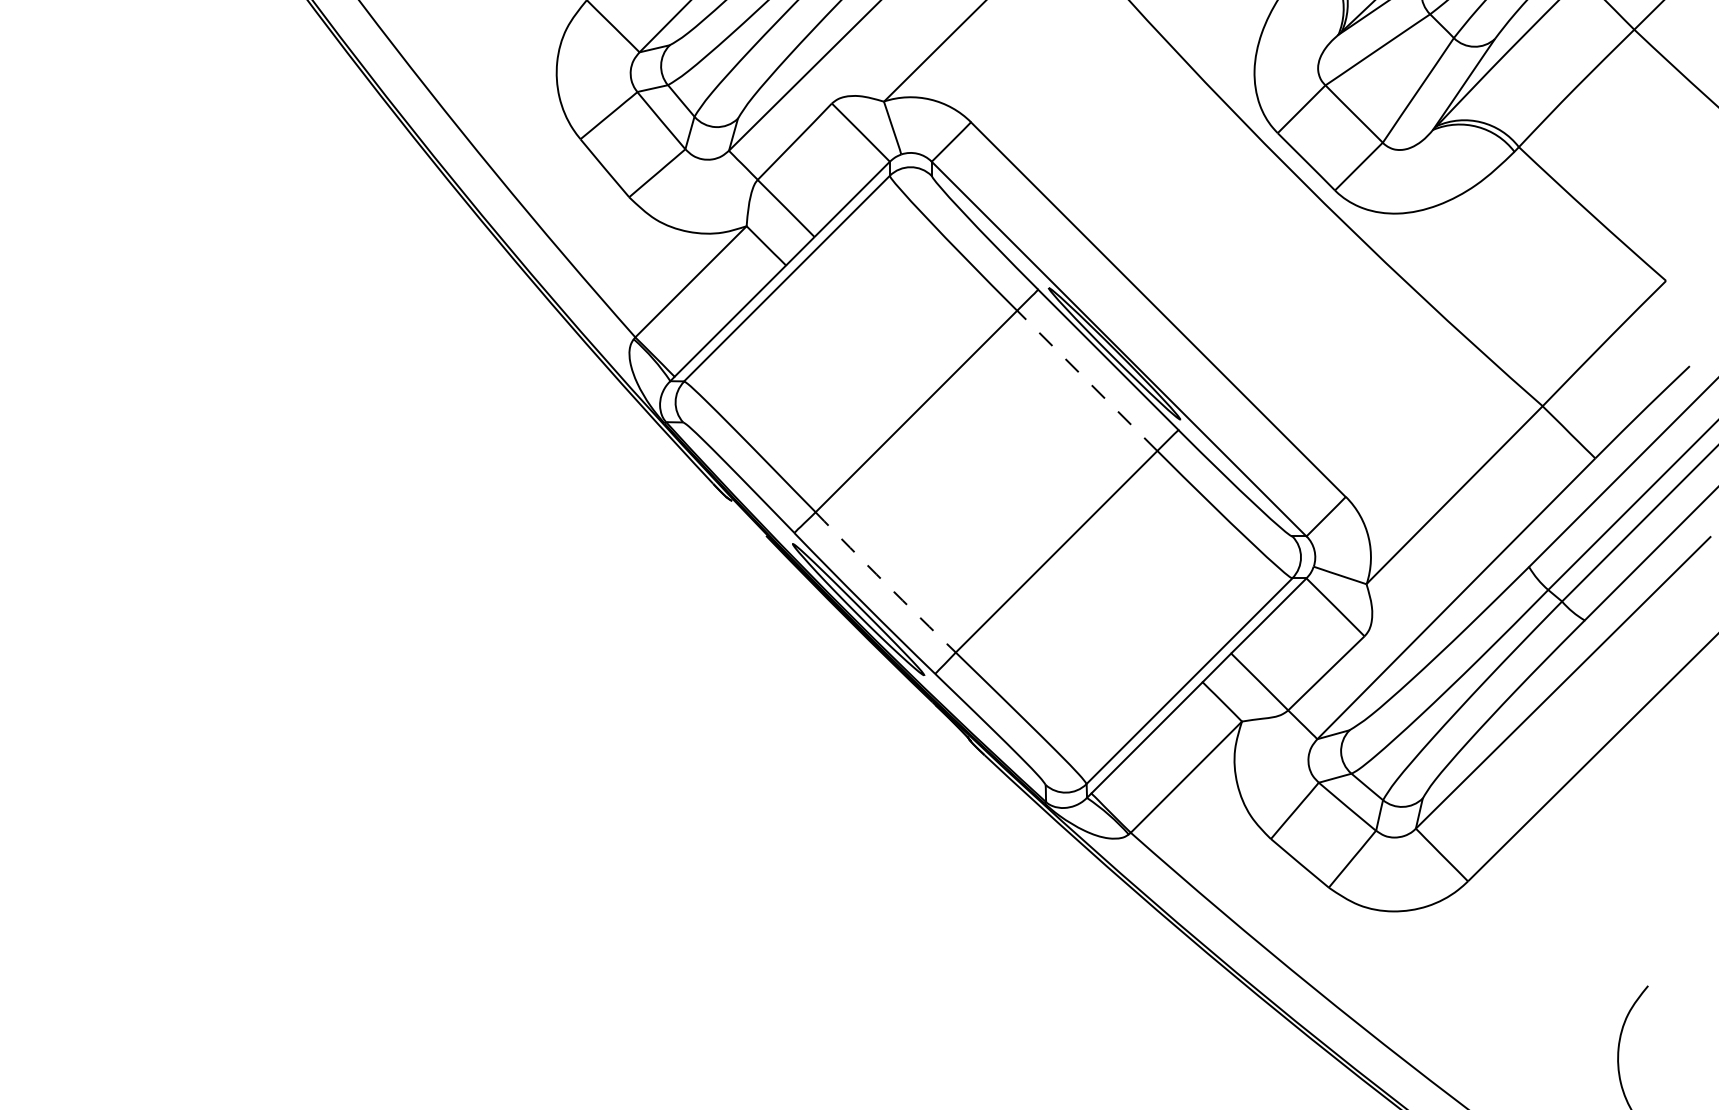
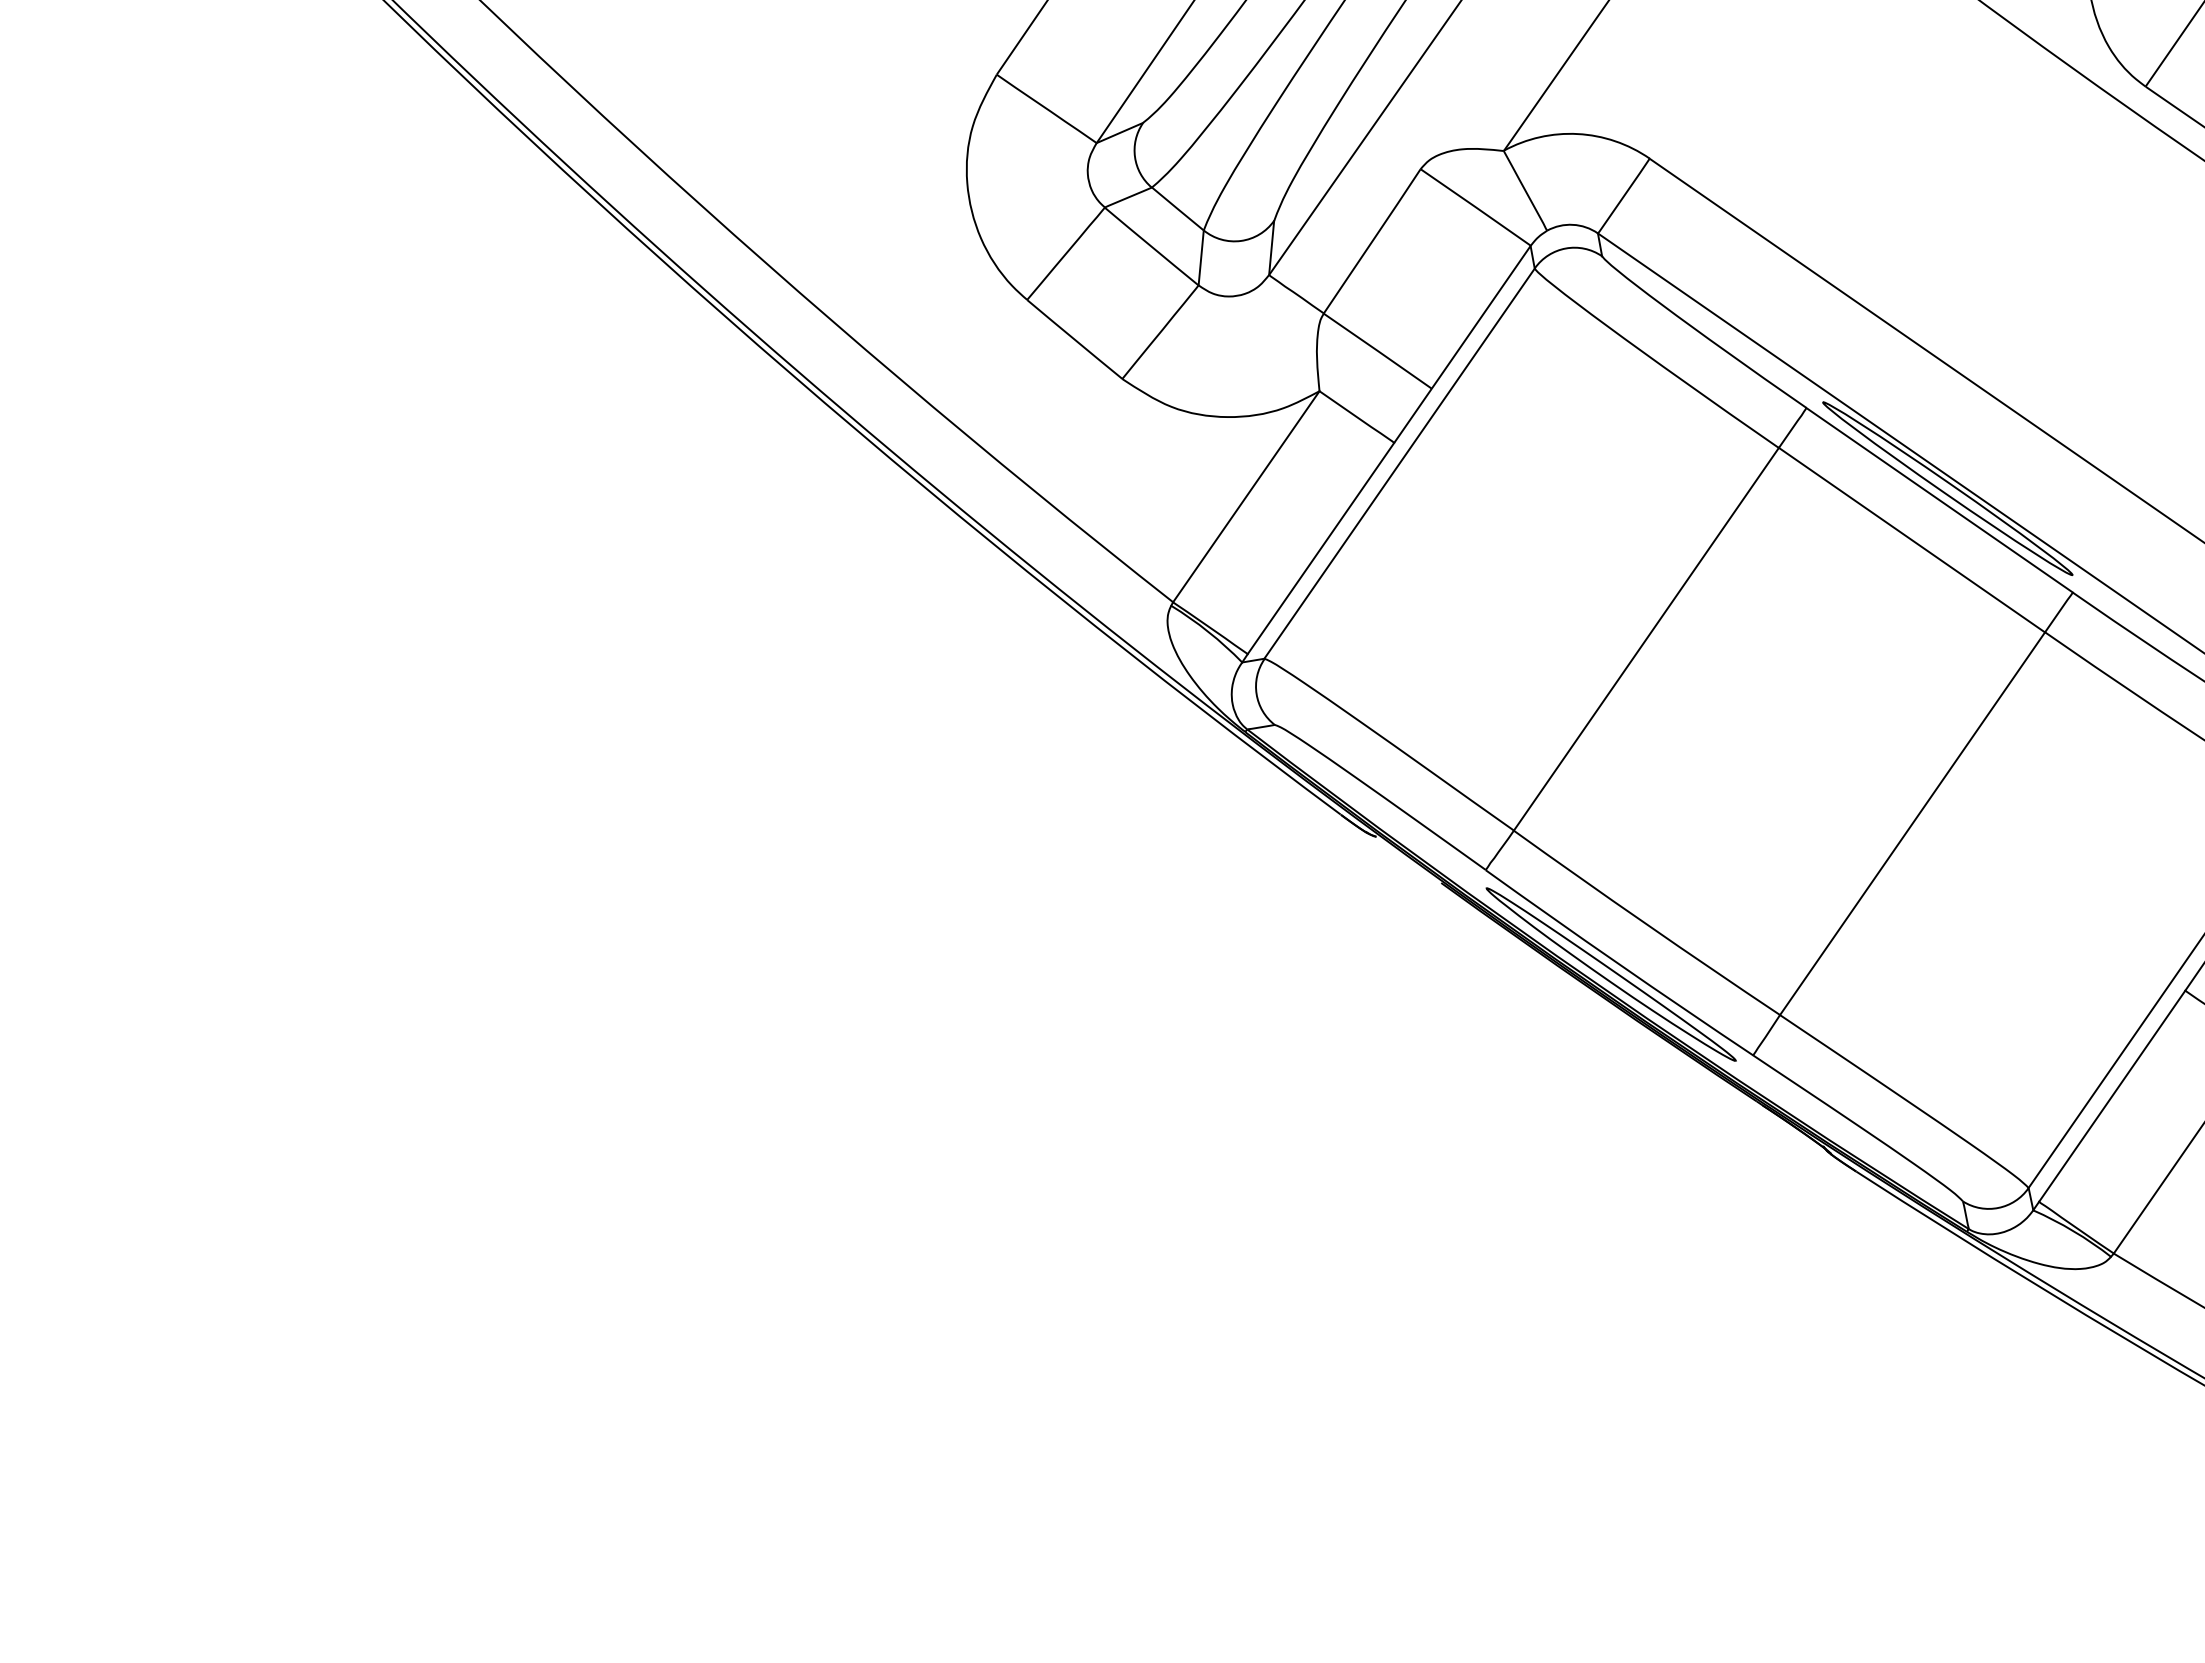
line: (1086, 380) -> (1910, 539), dashed -> solid
arc: (885, 583) -> (1646, 924), dashed -> solid

